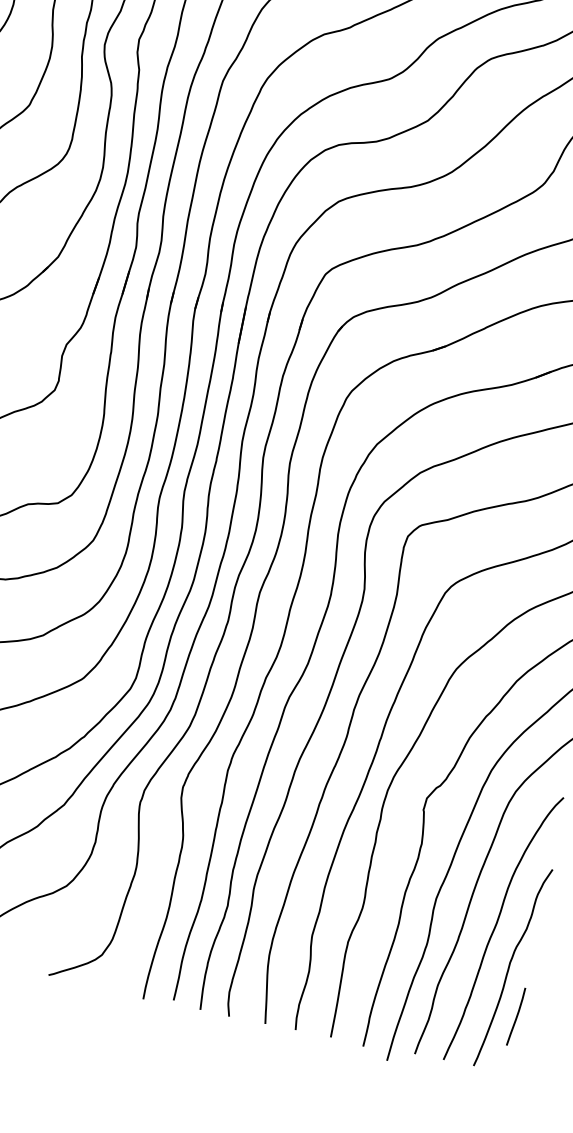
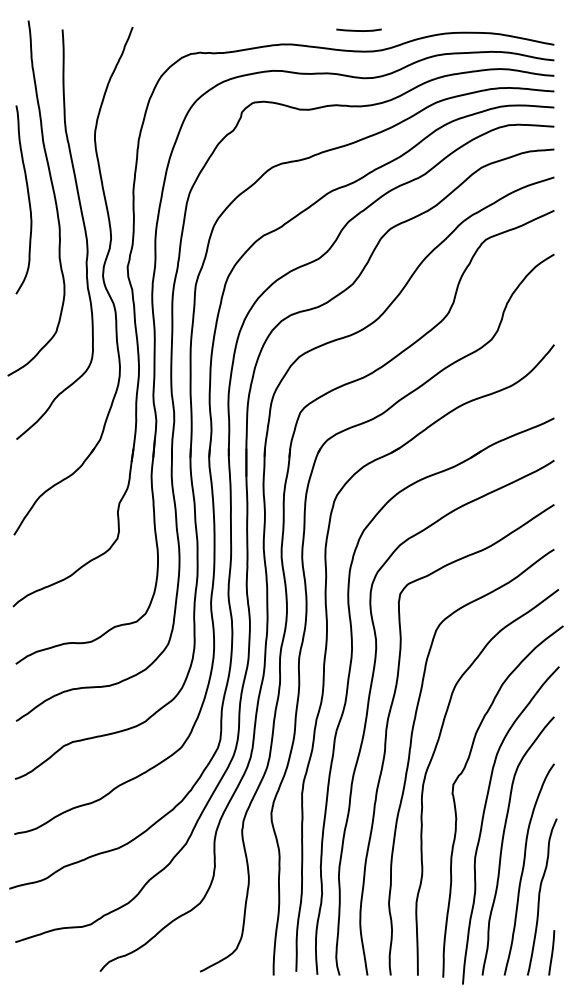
line: (515, 1016) -> (551, 952), moved

